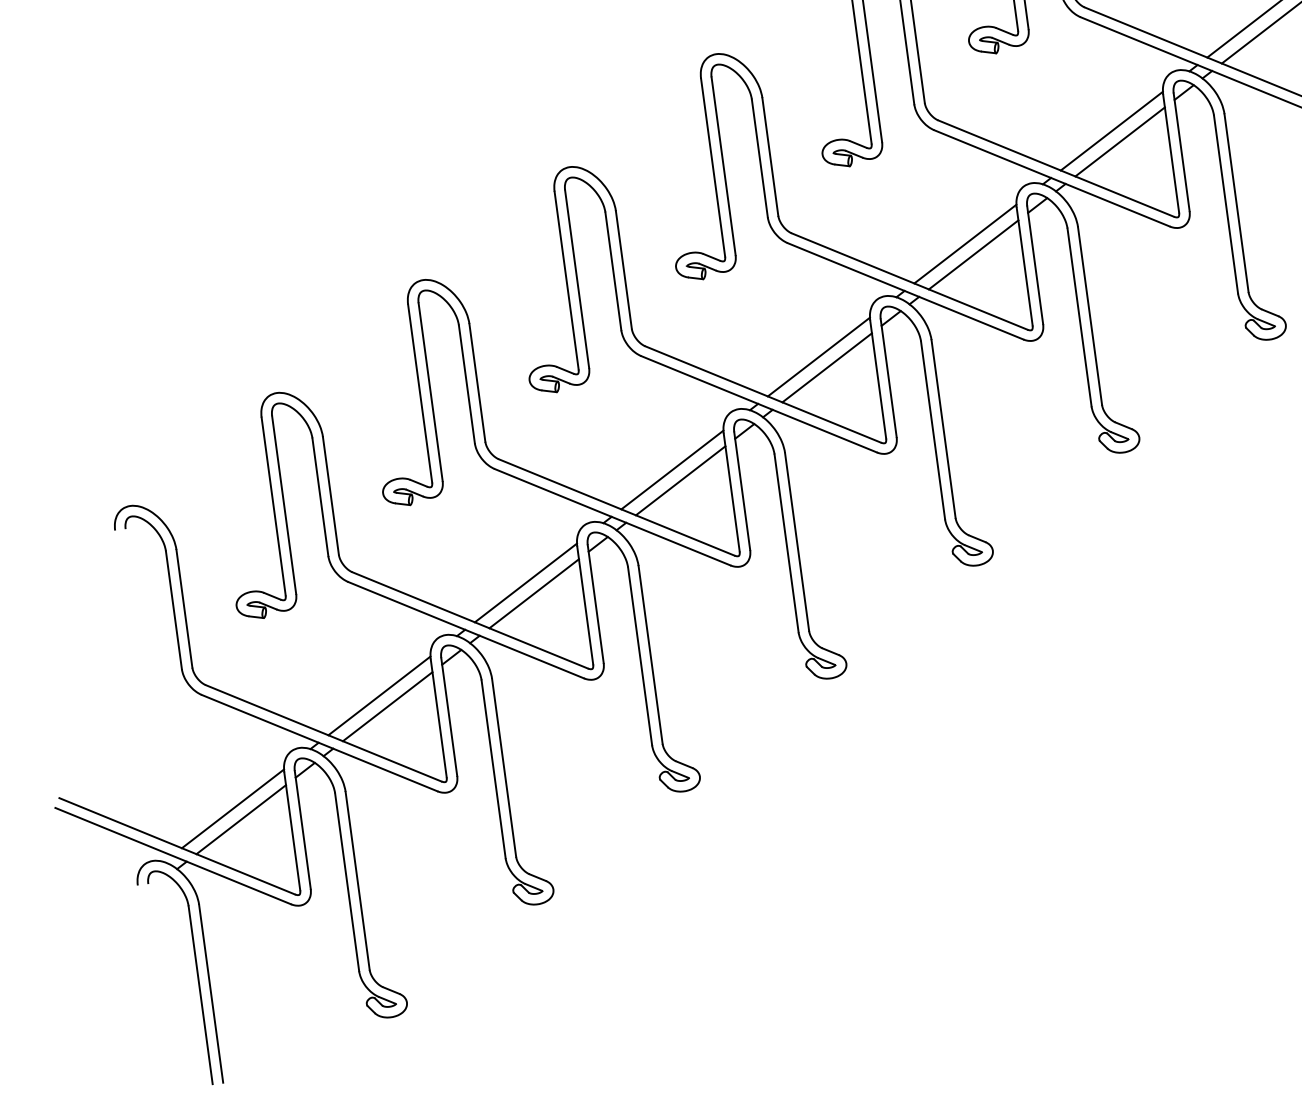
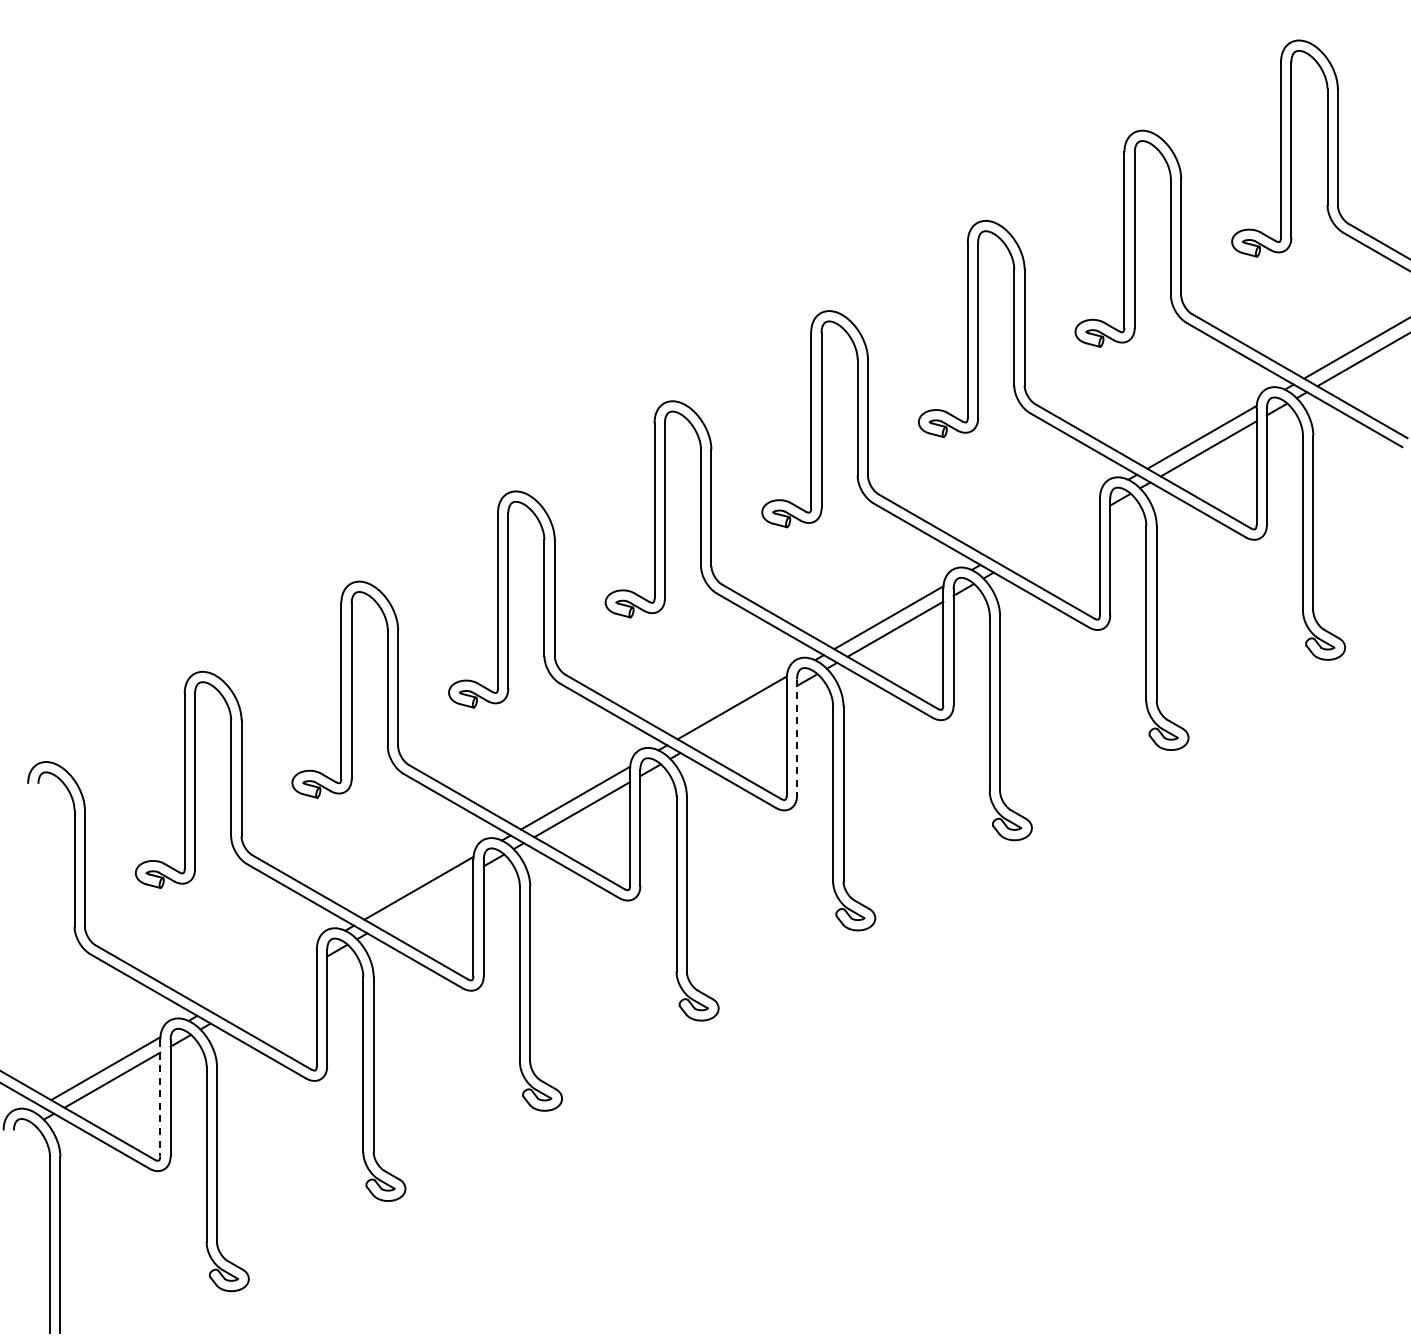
line: (1111, 131) -> (1045, 527), removed
line: (1119, 141) -> (1051, 538), removed
line: (826, 367) -> (738, 719), removed
line: (889, 379) -> (797, 738), solid -> dashed
line: (534, 593) -> (425, 899), removed
line: (378, 696) -> (261, 978), removed
line: (387, 706) -> (268, 989), removed
line: (292, 831) -> (160, 1098), solid -> dashed

